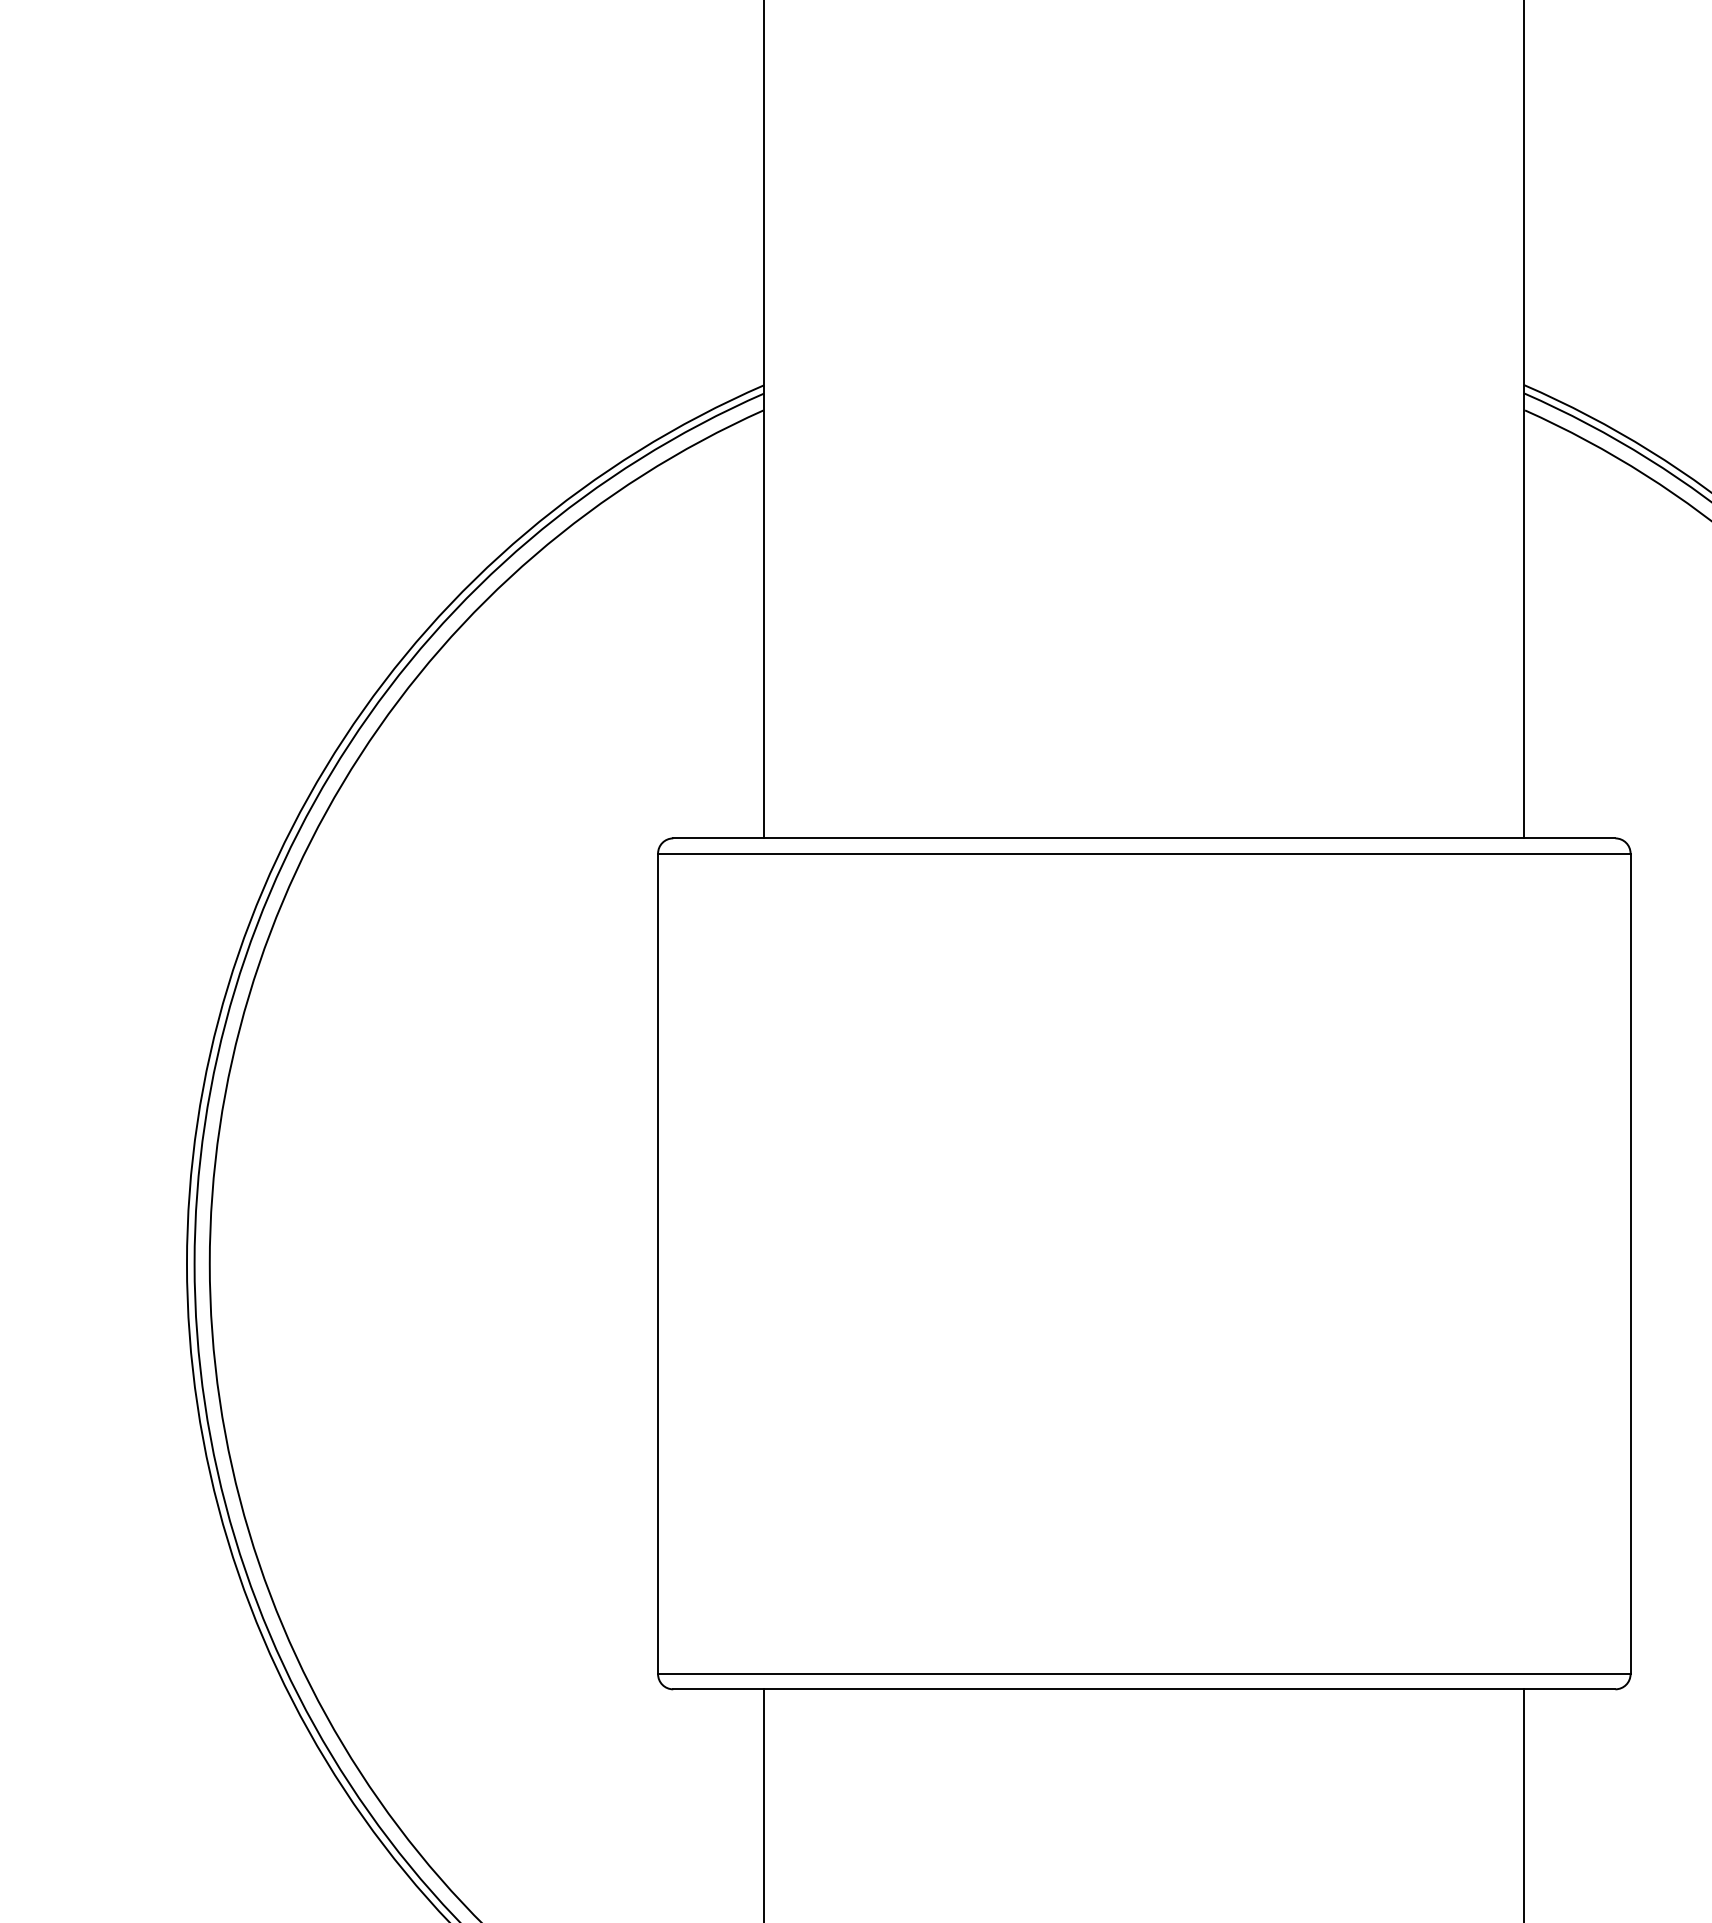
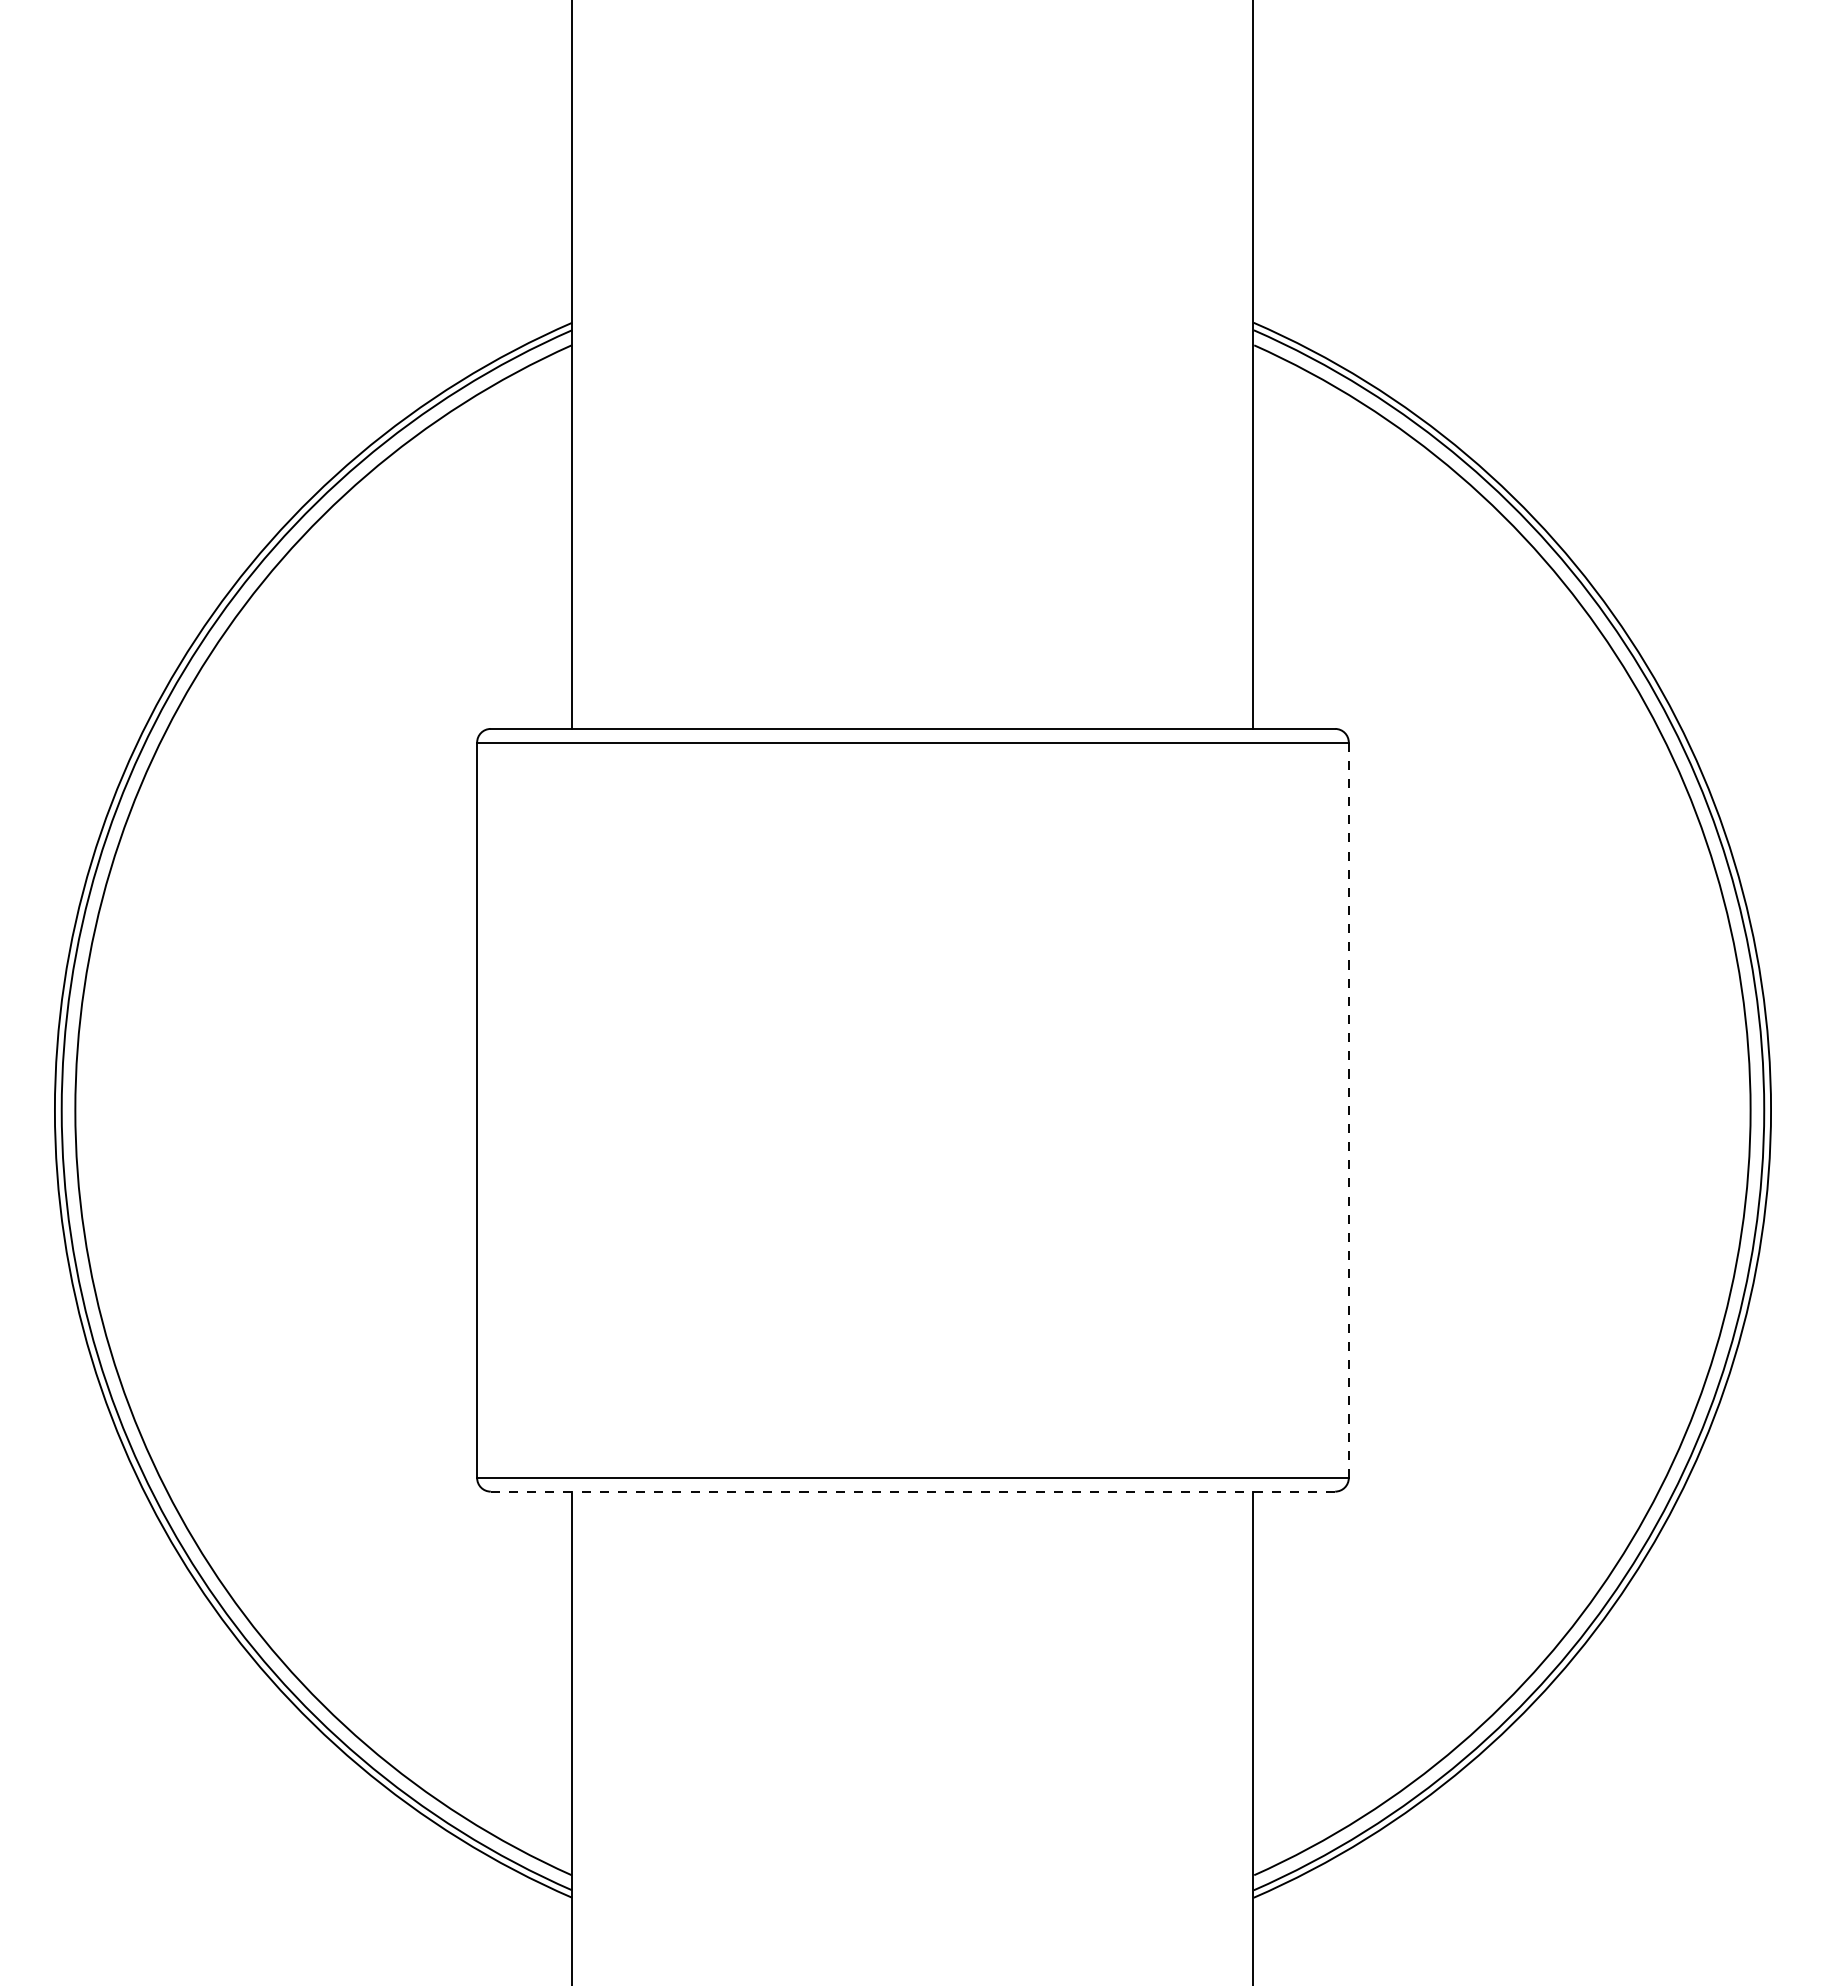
line: (1630, 1264) -> (1348, 1110), solid -> dashed
line: (1143, 1689) -> (912, 1491), solid -> dashed

